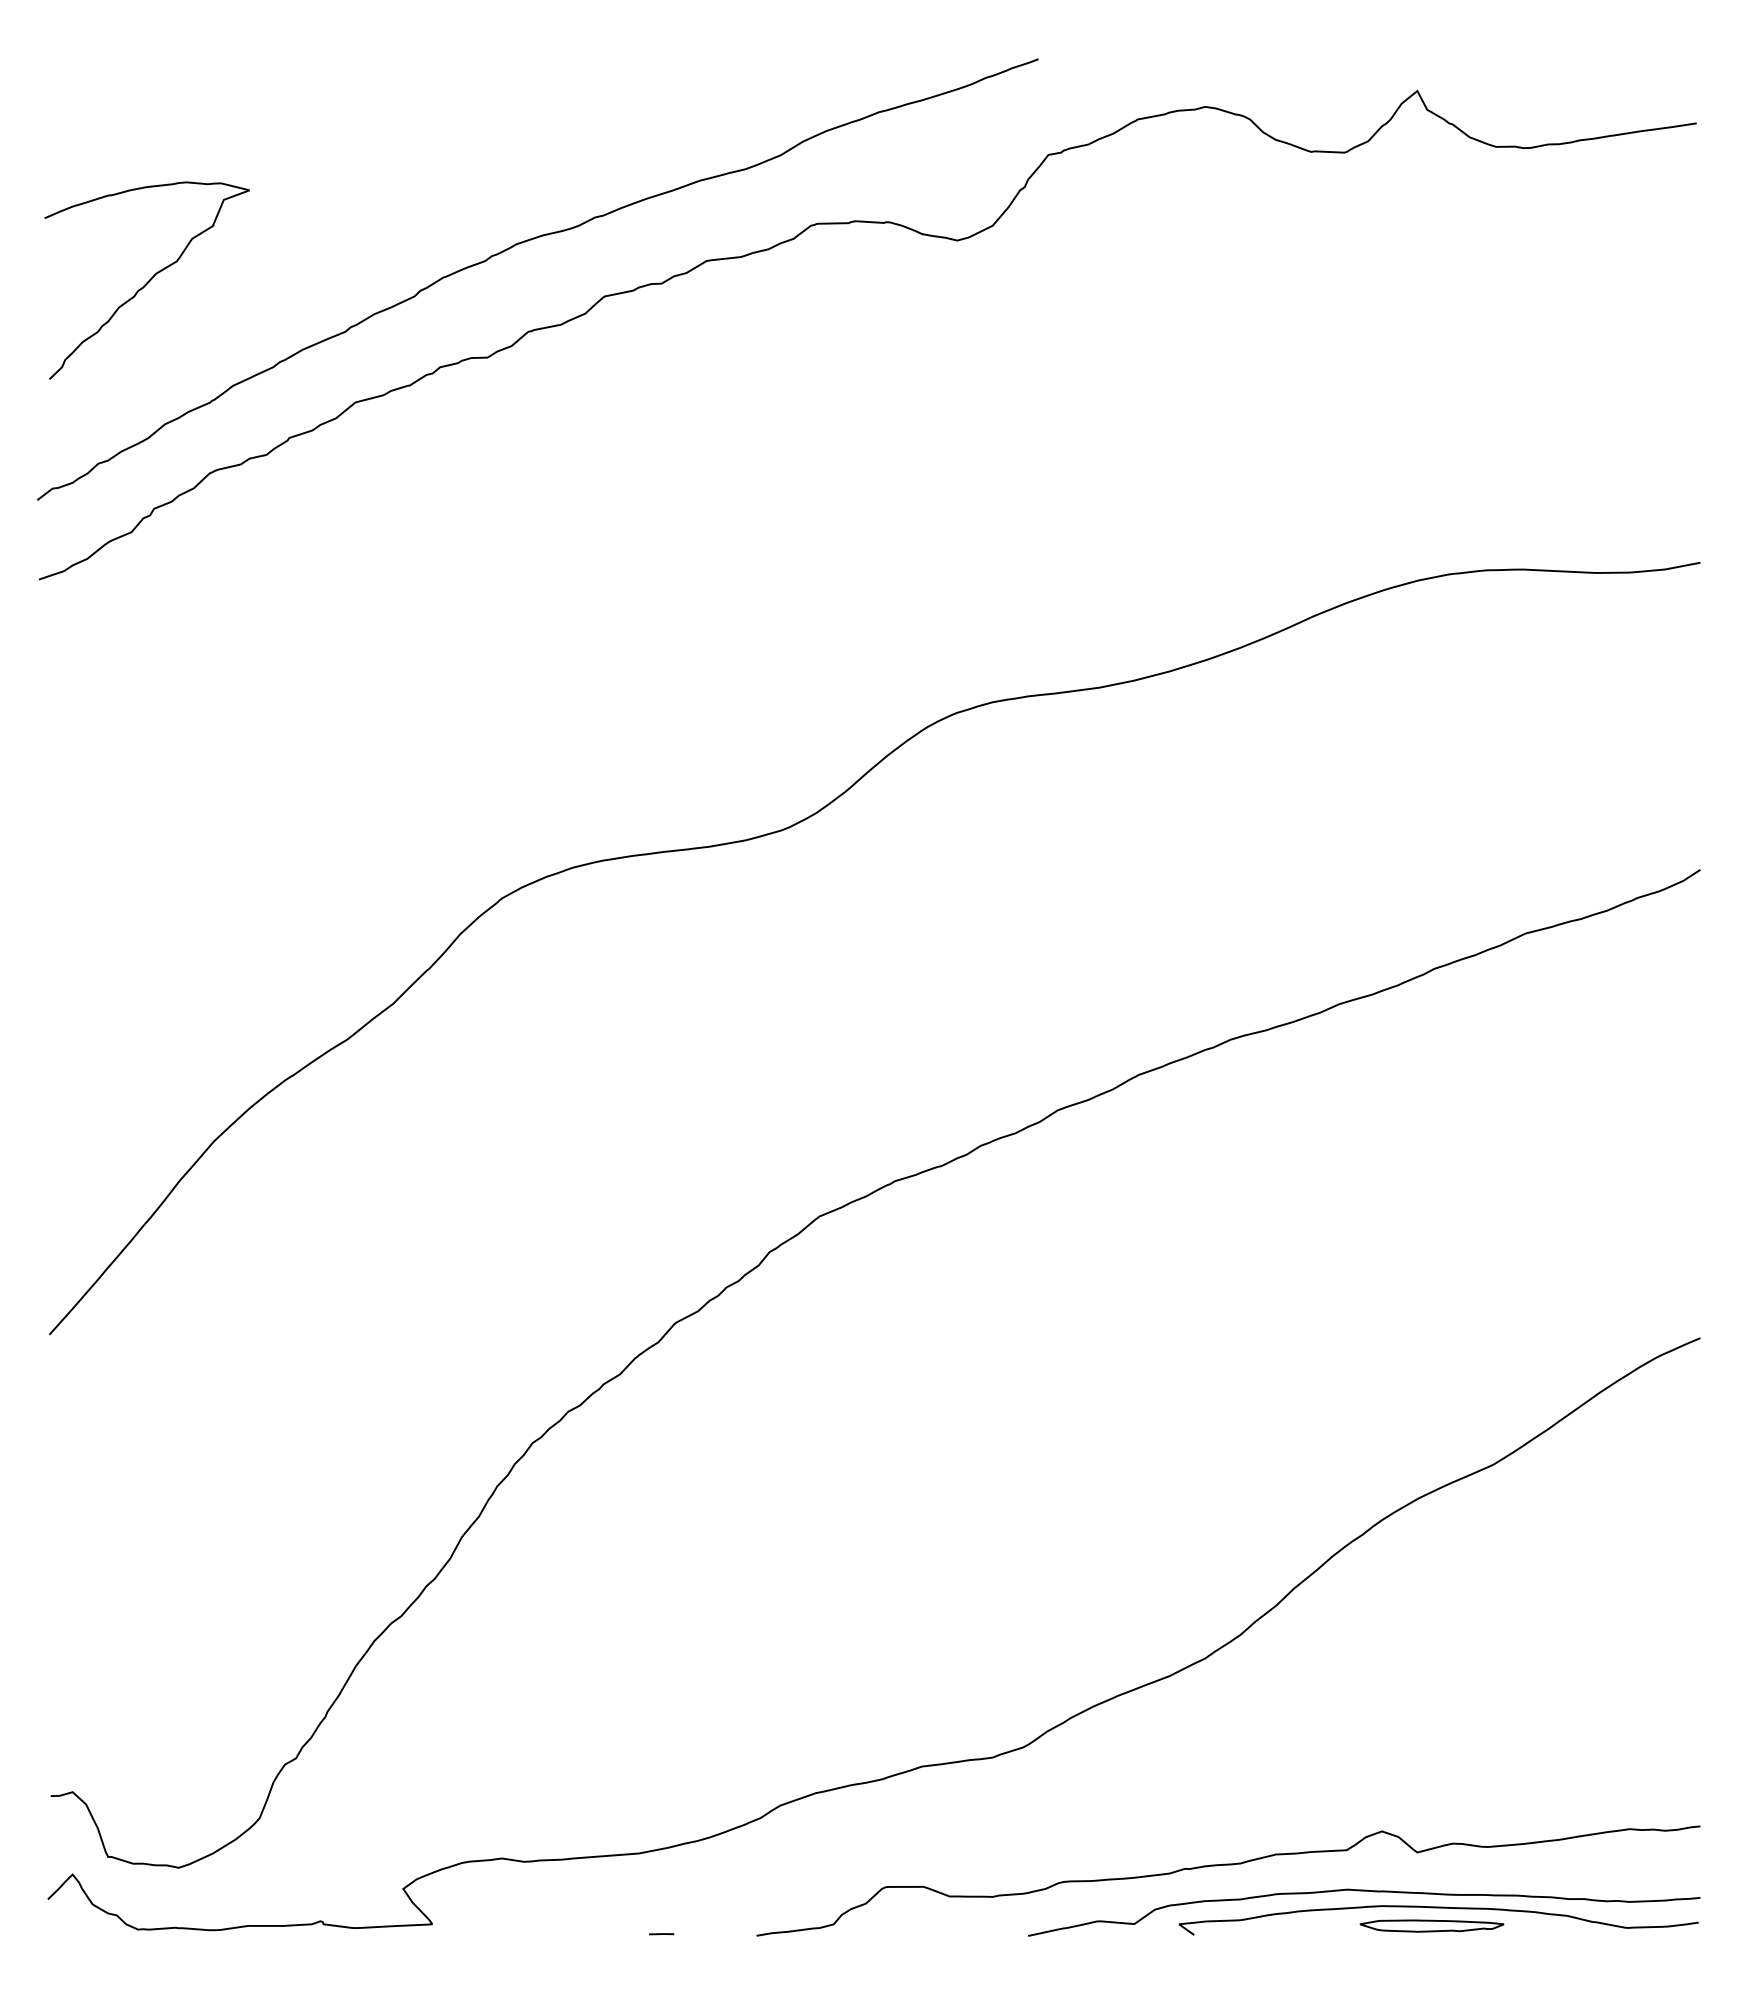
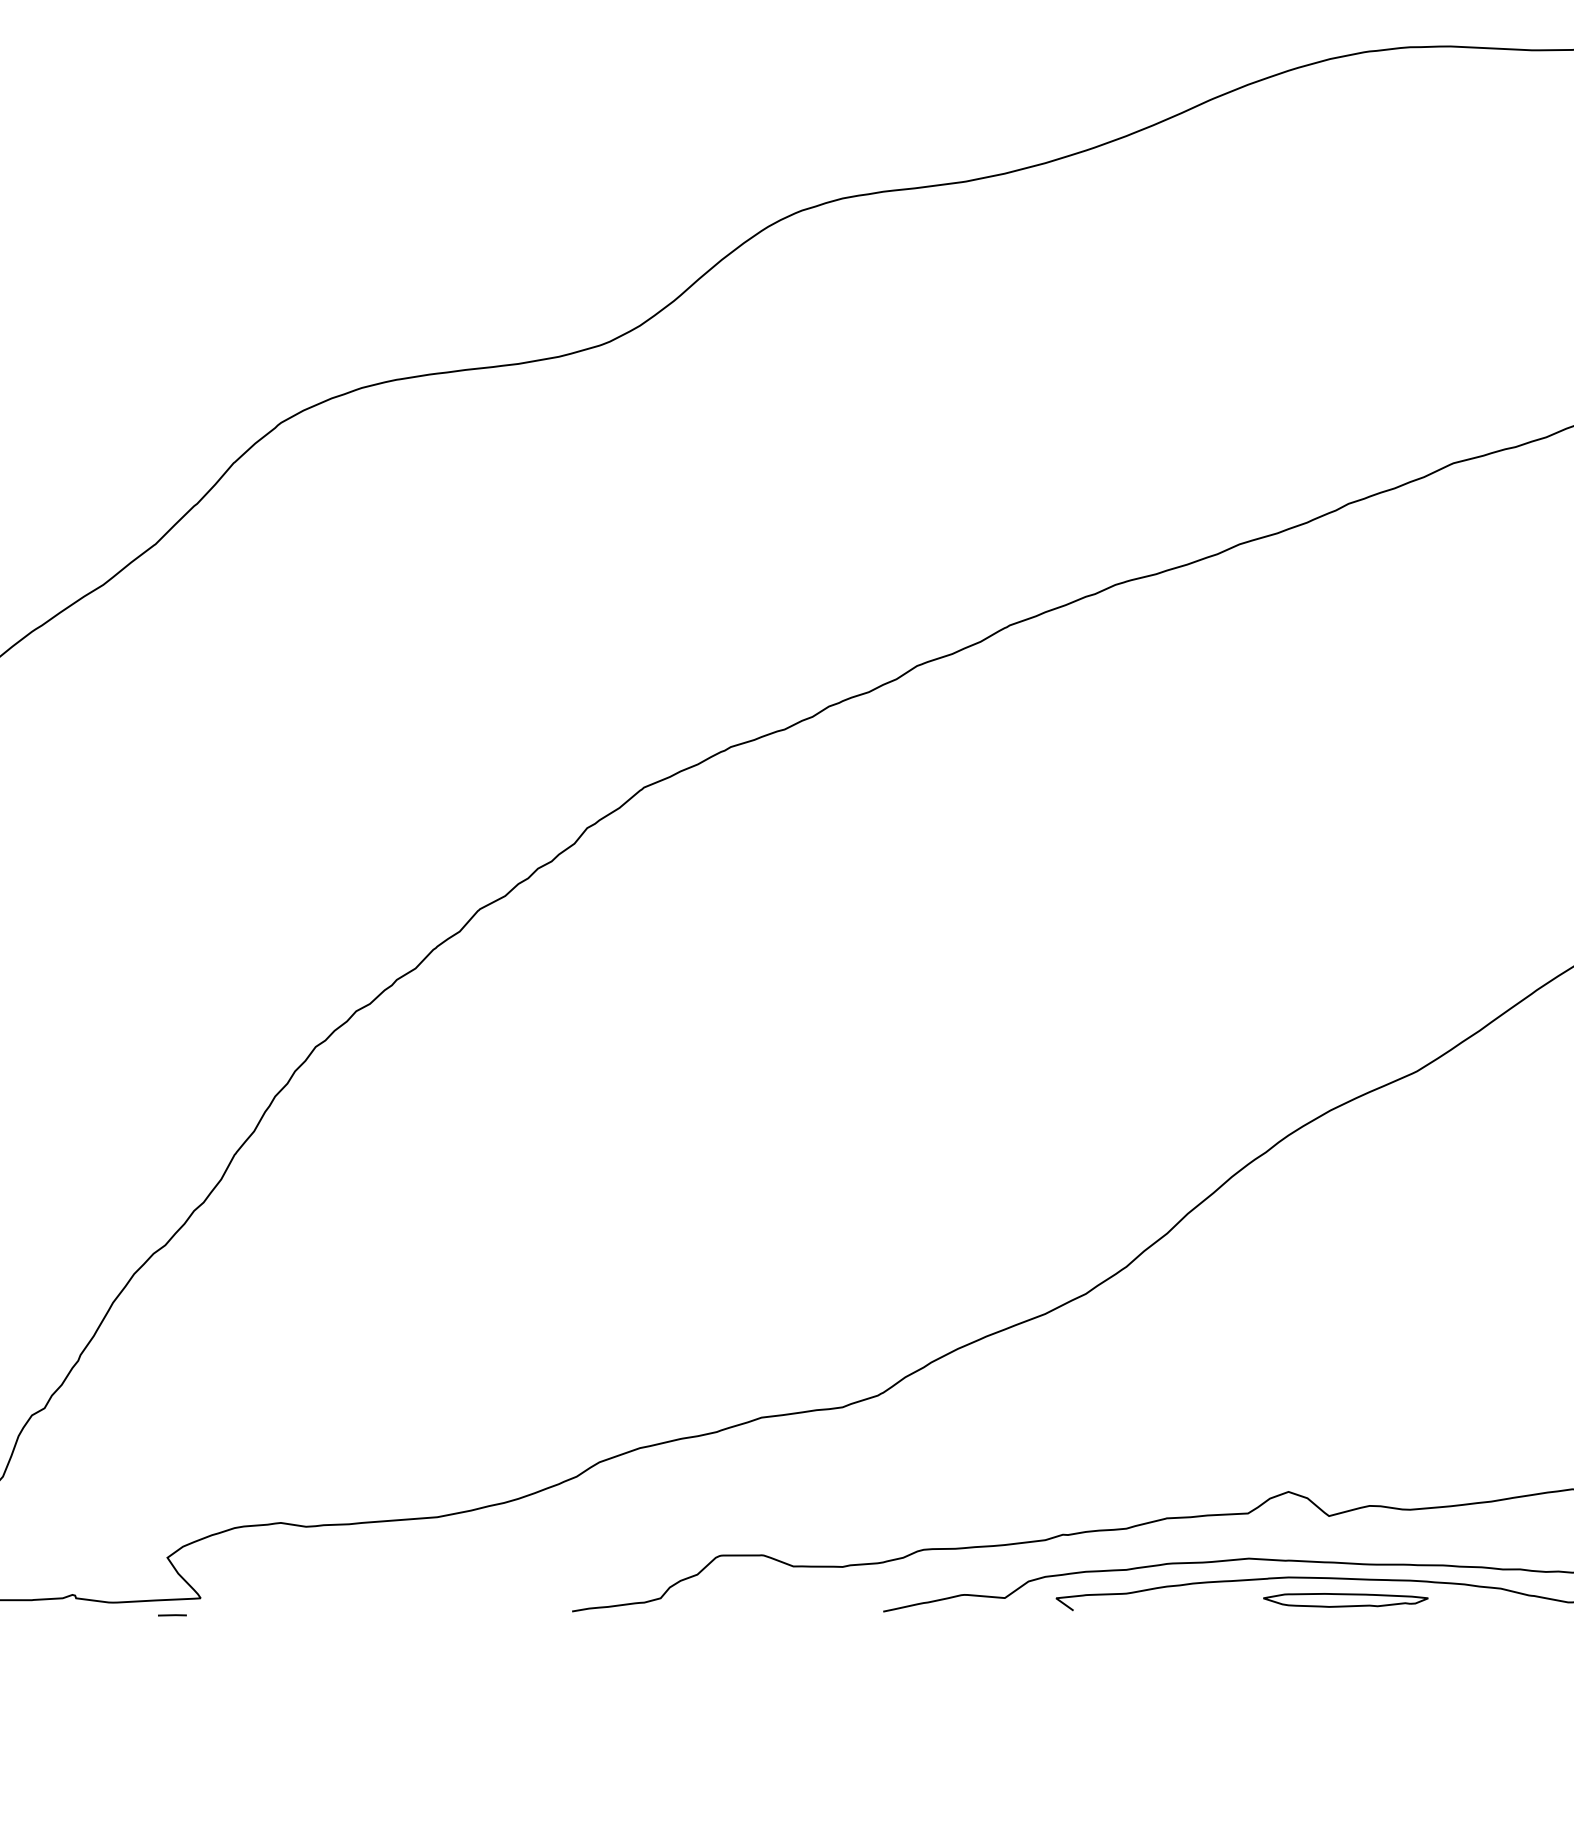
line: (661, 1934) -> (172, 1615), moved

